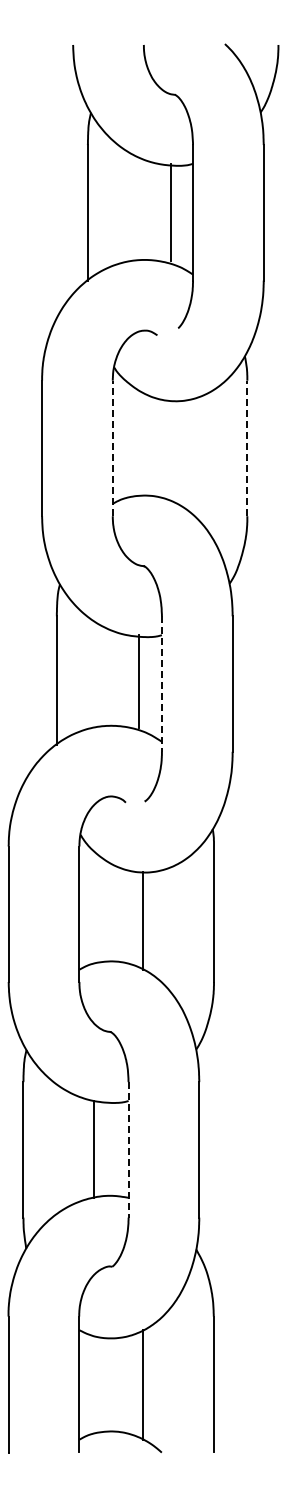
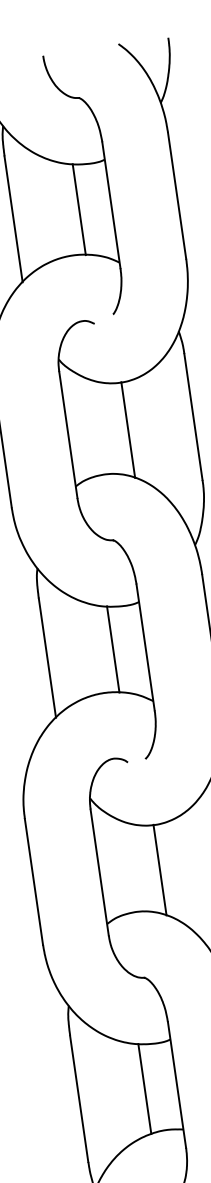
line: (170, 212) -> (79, 209), moved
line: (112, 448) -> (68, 435), dashed -> solid
line: (247, 448) -> (193, 417), dashed -> solid
line: (176, 451) -> (127, 429), added
line: (138, 680) -> (113, 648), moved
line: (161, 684) -> (145, 647), dashed -> solid
line: (128, 1149) -> (176, 1084), dashed -> solid

